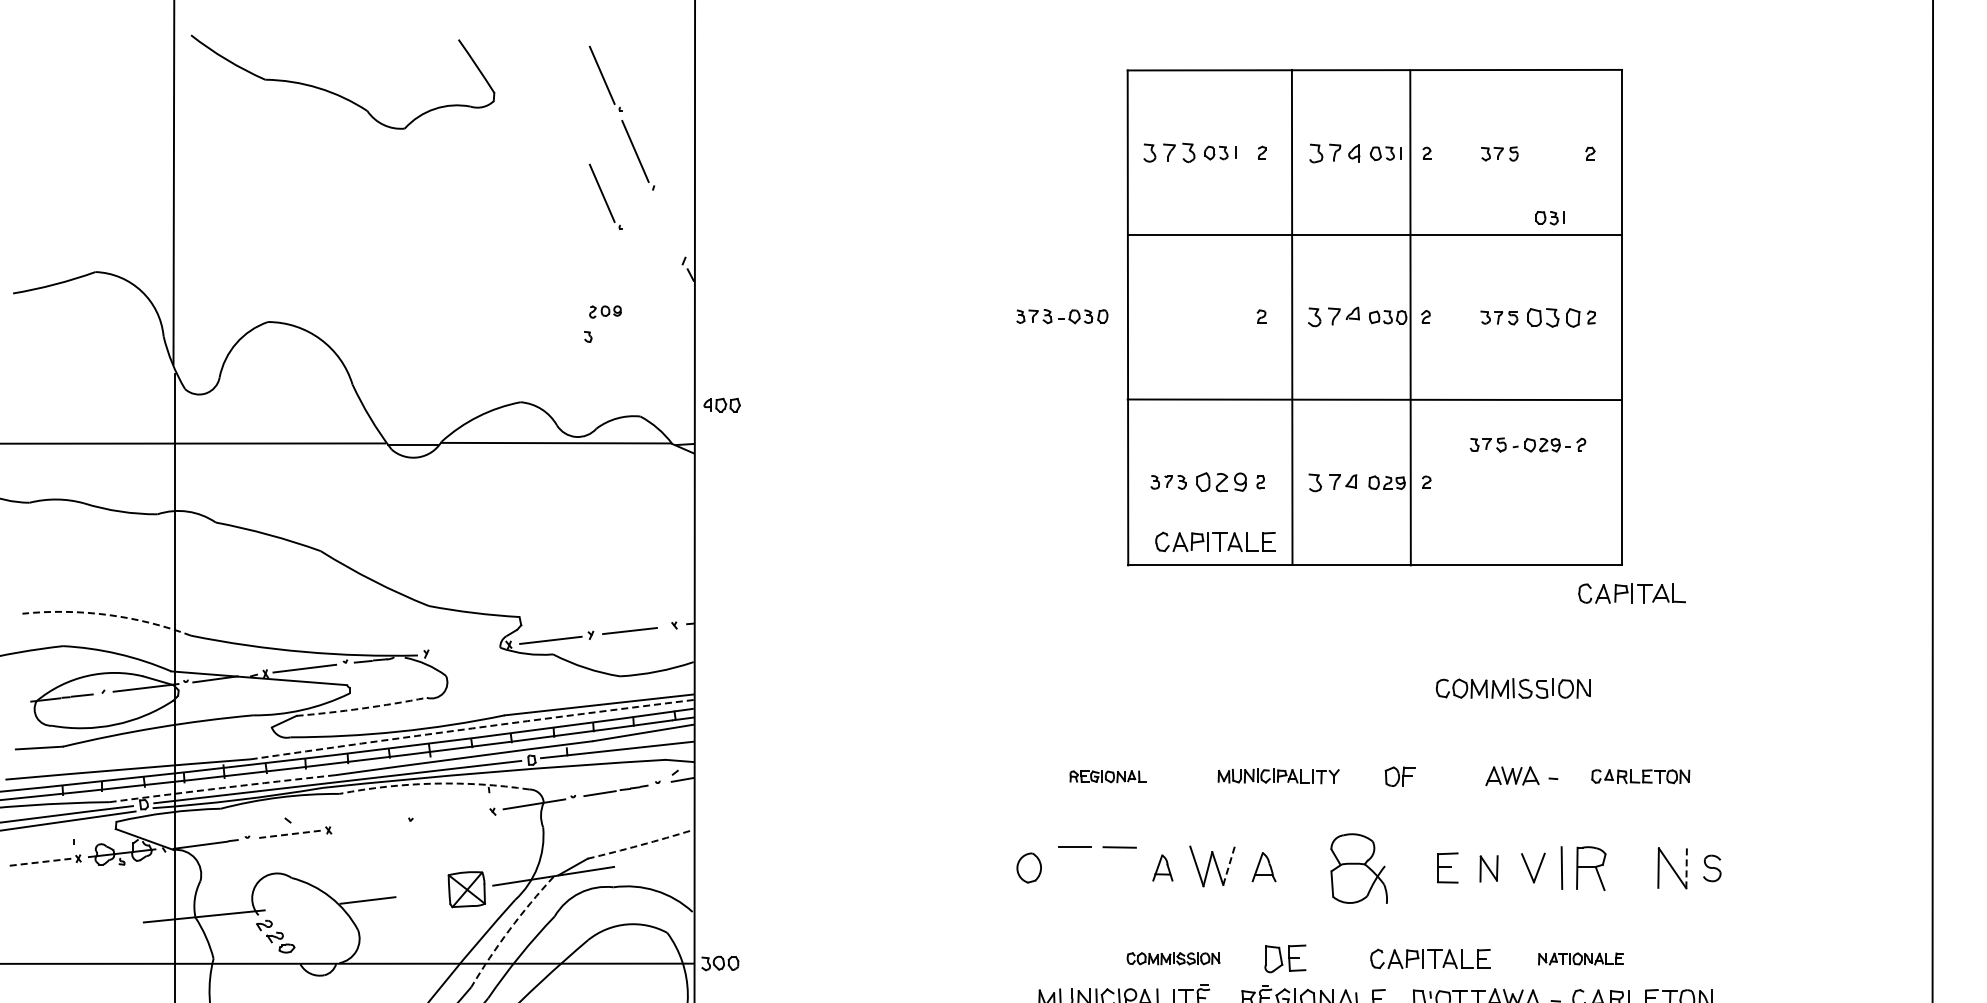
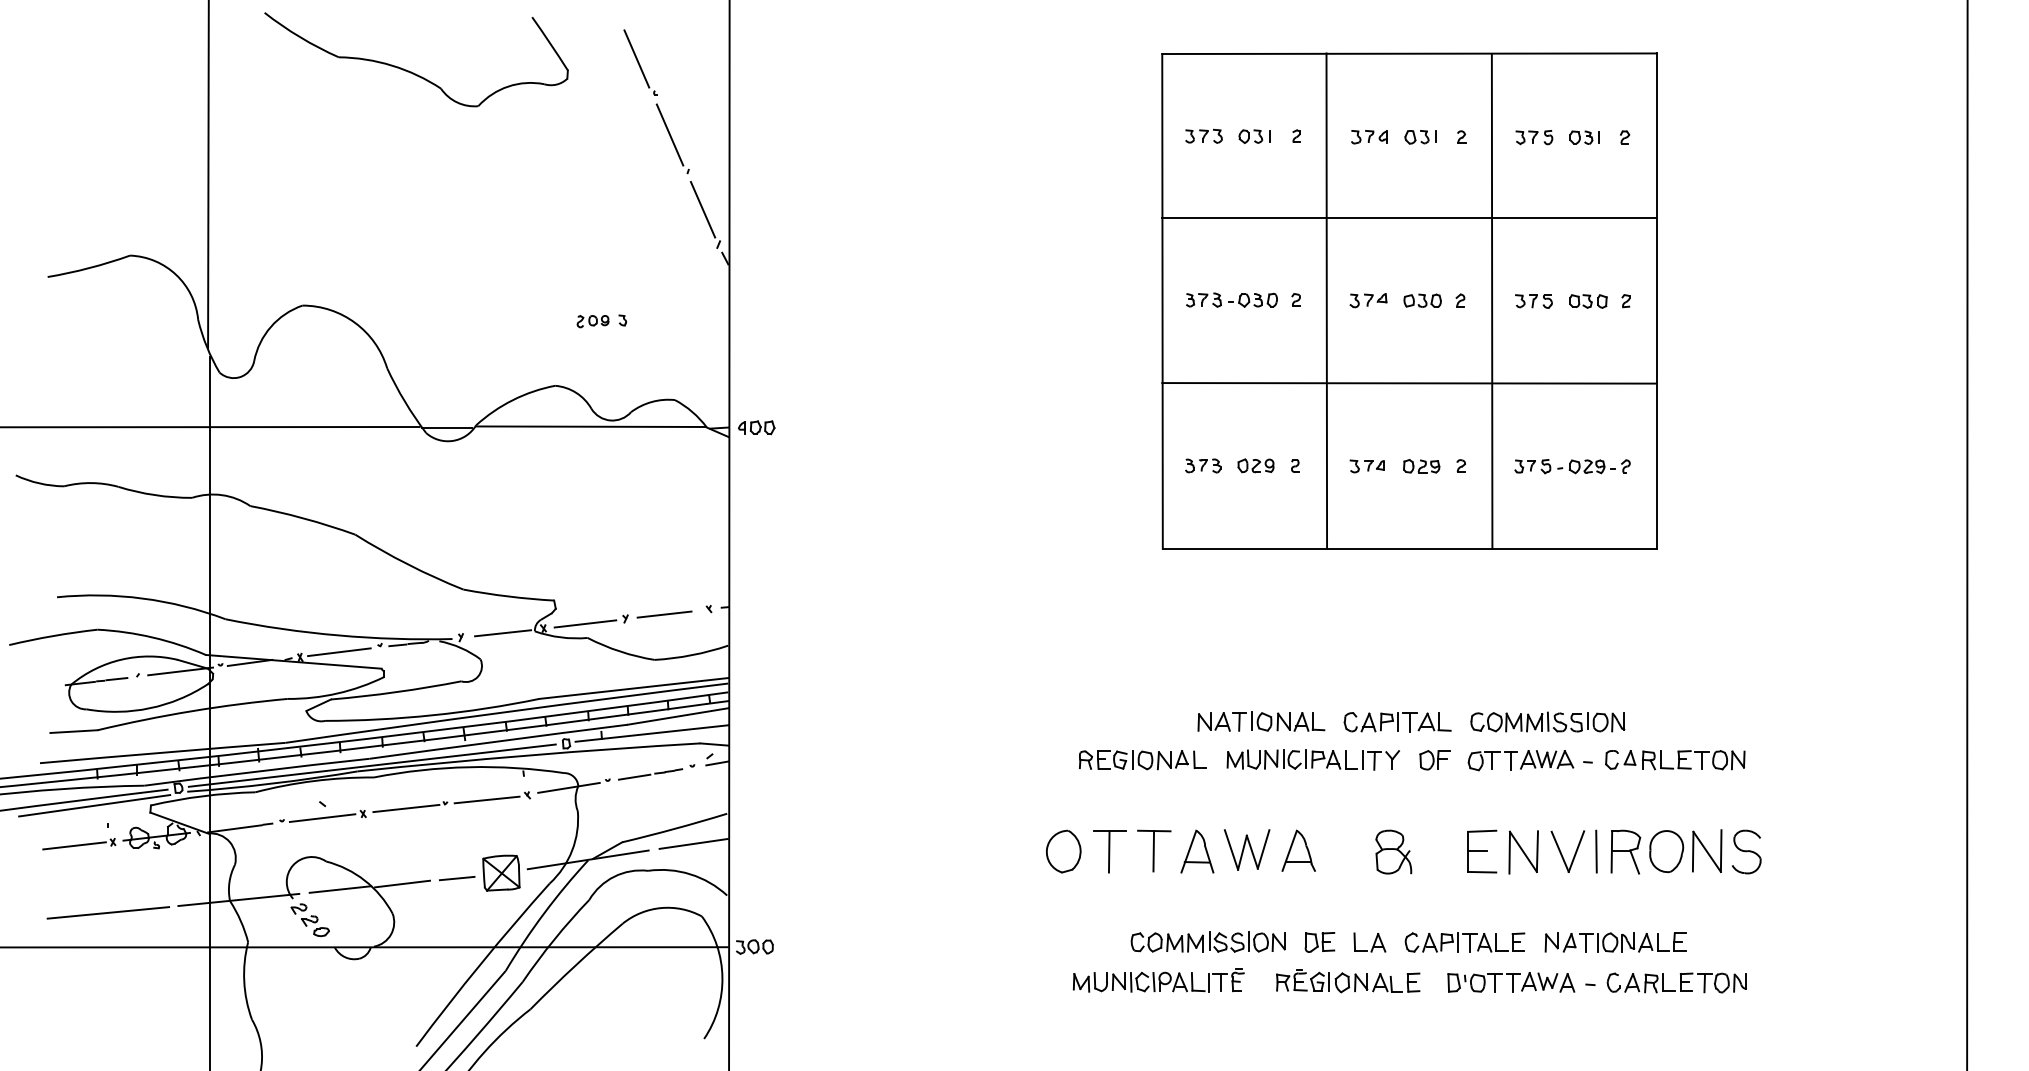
part: (337, 93) -> (411, 71), moved
part: (1168, 151) -> (1203, 135), size x0.71
part: (1334, 153) -> (1369, 137), size x0.71
part: (605, 196) -> (640, 180), removed
part: (1549, 217) -> (1584, 137), moved
line: (667, 225) -> (702, 209), added
part: (604, 311) -> (592, 321), moved
part: (1061, 315) -> (1231, 299), moved
part: (1333, 316) -> (1368, 300), size x0.71
line: (1409, 317) -> (1491, 301), moved
part: (1553, 317) -> (1588, 301), size x0.71
part: (721, 404) -> (756, 427), moved
part: (1527, 444) -> (1572, 466), moved
part: (1220, 481) -> (1255, 465), size x0.71
part: (1331, 482) -> (1366, 466), size x0.71
part: (1214, 541) -> (1249, 525), removed
part: (1631, 593) -> (1397, 722), moved
arc: (107, 614) -> (142, 598), dashed -> solid
line: (468, 649) -> (503, 633), added
part: (1512, 687) -> (1547, 721), moved
arc: (361, 708) -> (396, 692), dashed -> solid
arc: (471, 728) -> (506, 712), dashed -> solid
part: (1226, 737) -> (1261, 721), added
part: (1277, 775) -> (1312, 759), size x1.43
part: (1107, 776) -> (1142, 760), size x1.67
part: (1640, 776) -> (1675, 760), size x1.43
part: (1457, 777) -> (1492, 761), added
arc: (433, 783) -> (468, 767), dashed -> solid
arc: (221, 787) -> (256, 771), dashed -> solid
line: (451, 815) -> (486, 799), added
line: (371, 824) -> (406, 808), added
line: (287, 834) -> (322, 818), dashed -> solid
arc: (639, 844) -> (674, 828), dashed -> solid
line: (658, 859) -> (693, 843), added
line: (39, 861) -> (74, 845), dashed -> solid
line: (1228, 864) -> (1263, 848), dashed -> solid
part: (1263, 866) -> (1298, 850), size x1.43
part: (1028, 867) -> (1063, 851), size x1.43
line: (1073, 867) -> (1108, 851), added
line: (1118, 867) -> (1153, 851), added
part: (1162, 867) -> (1197, 851), size x1.67
part: (1358, 867) -> (1393, 851), size x0.62
part: (1447, 867) -> (1482, 851), size x1.43
part: (1532, 867) -> (1567, 851), size x1.43
part: (1631, 867) -> (1666, 851), added
line: (1686, 867) -> (1721, 851), dashed -> solid
part: (1711, 867) -> (1746, 851), size x1.67
part: (1488, 868) -> (1523, 852), size x1.67
line: (421, 894) -> (456, 878), added
line: (305, 905) -> (340, 889), added
line: (73, 928) -> (108, 912), added
arc: (509, 929) -> (544, 913), dashed -> solid
part: (1172, 957) -> (1207, 941), size x1.67
part: (1284, 958) -> (1319, 942), size x0.71
part: (1334, 958) -> (1369, 942), added
part: (1580, 958) -> (1615, 942), size x1.67

